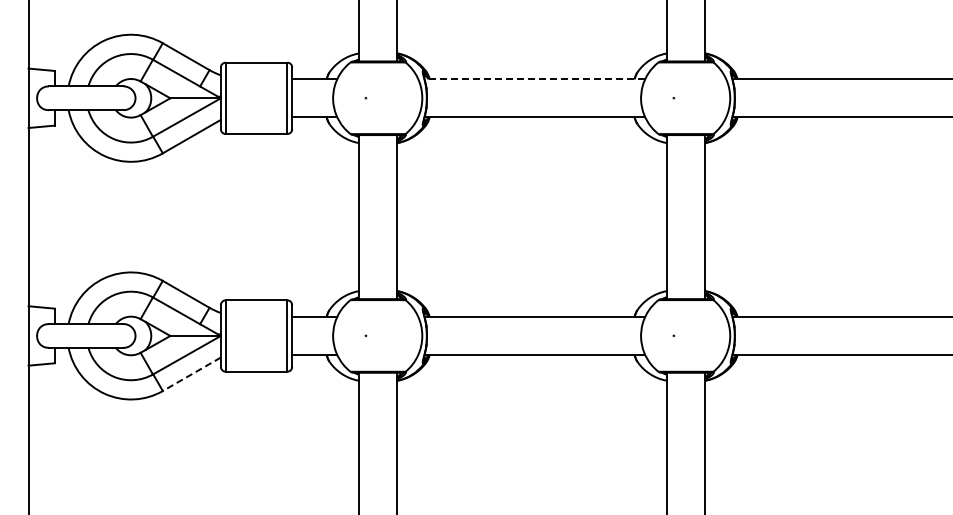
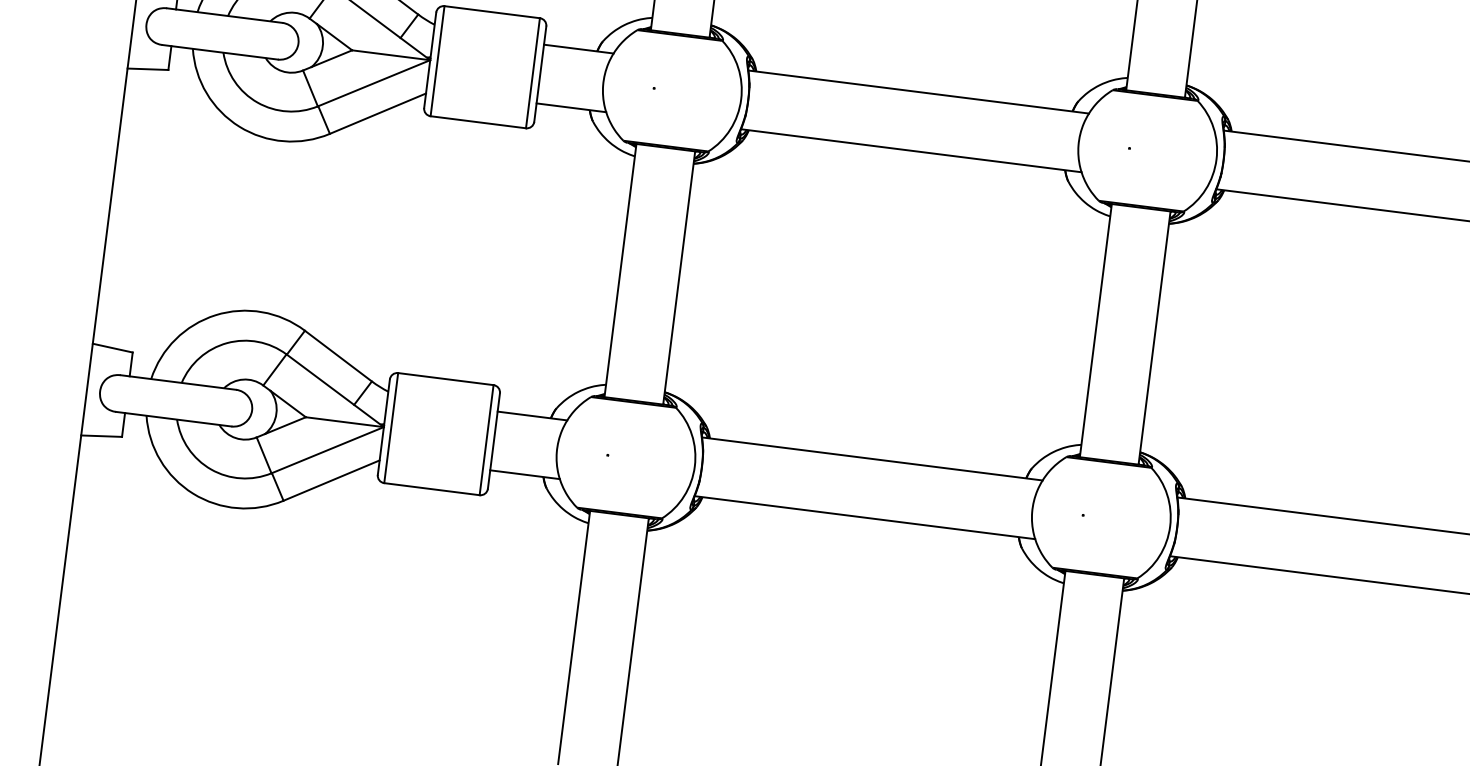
line: (534, 79) -> (918, 92), dashed -> solid
line: (191, 374) -> (331, 480), dashed -> solid

